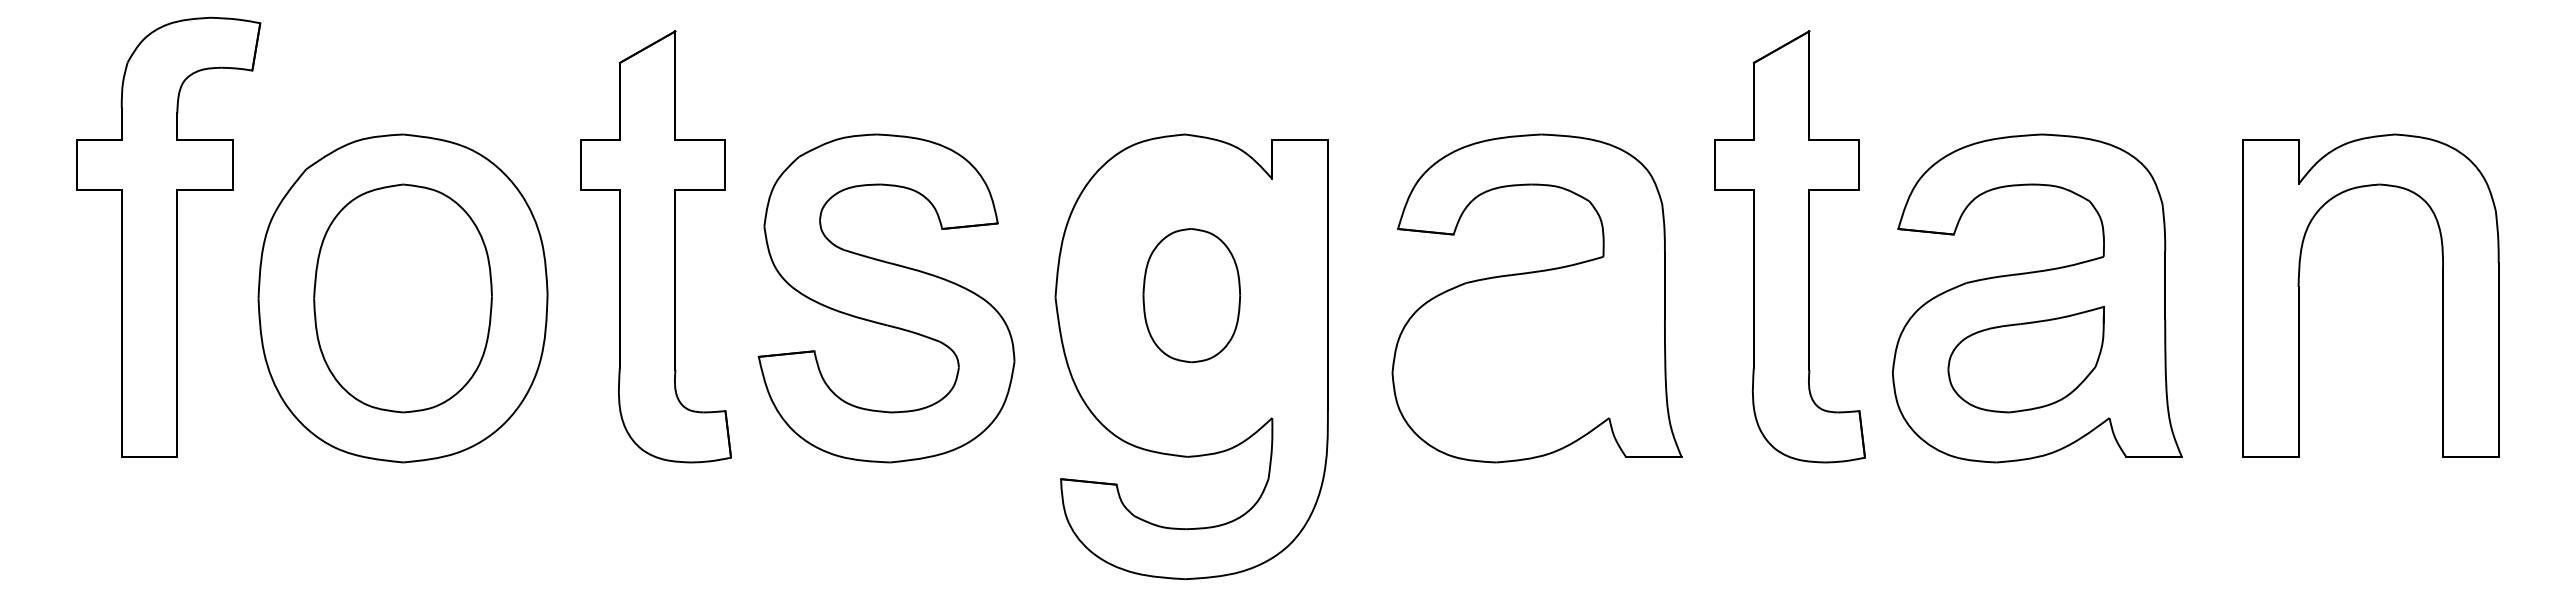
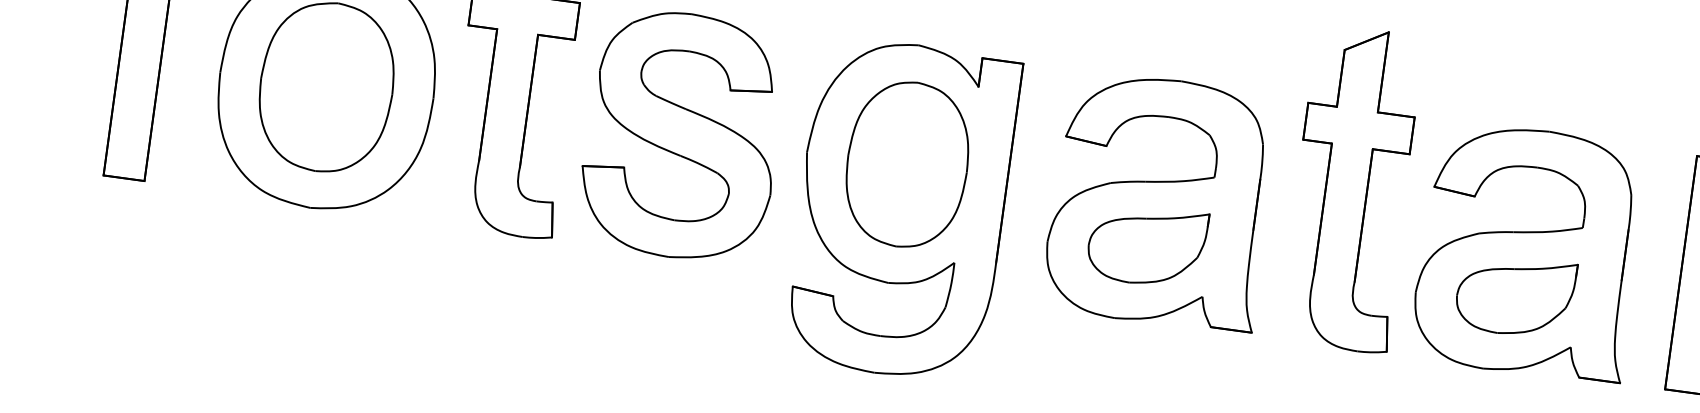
part: (1191, 295) -> (907, 164), size x1.67
part: (1525, 359) -> (1146, 245), added

